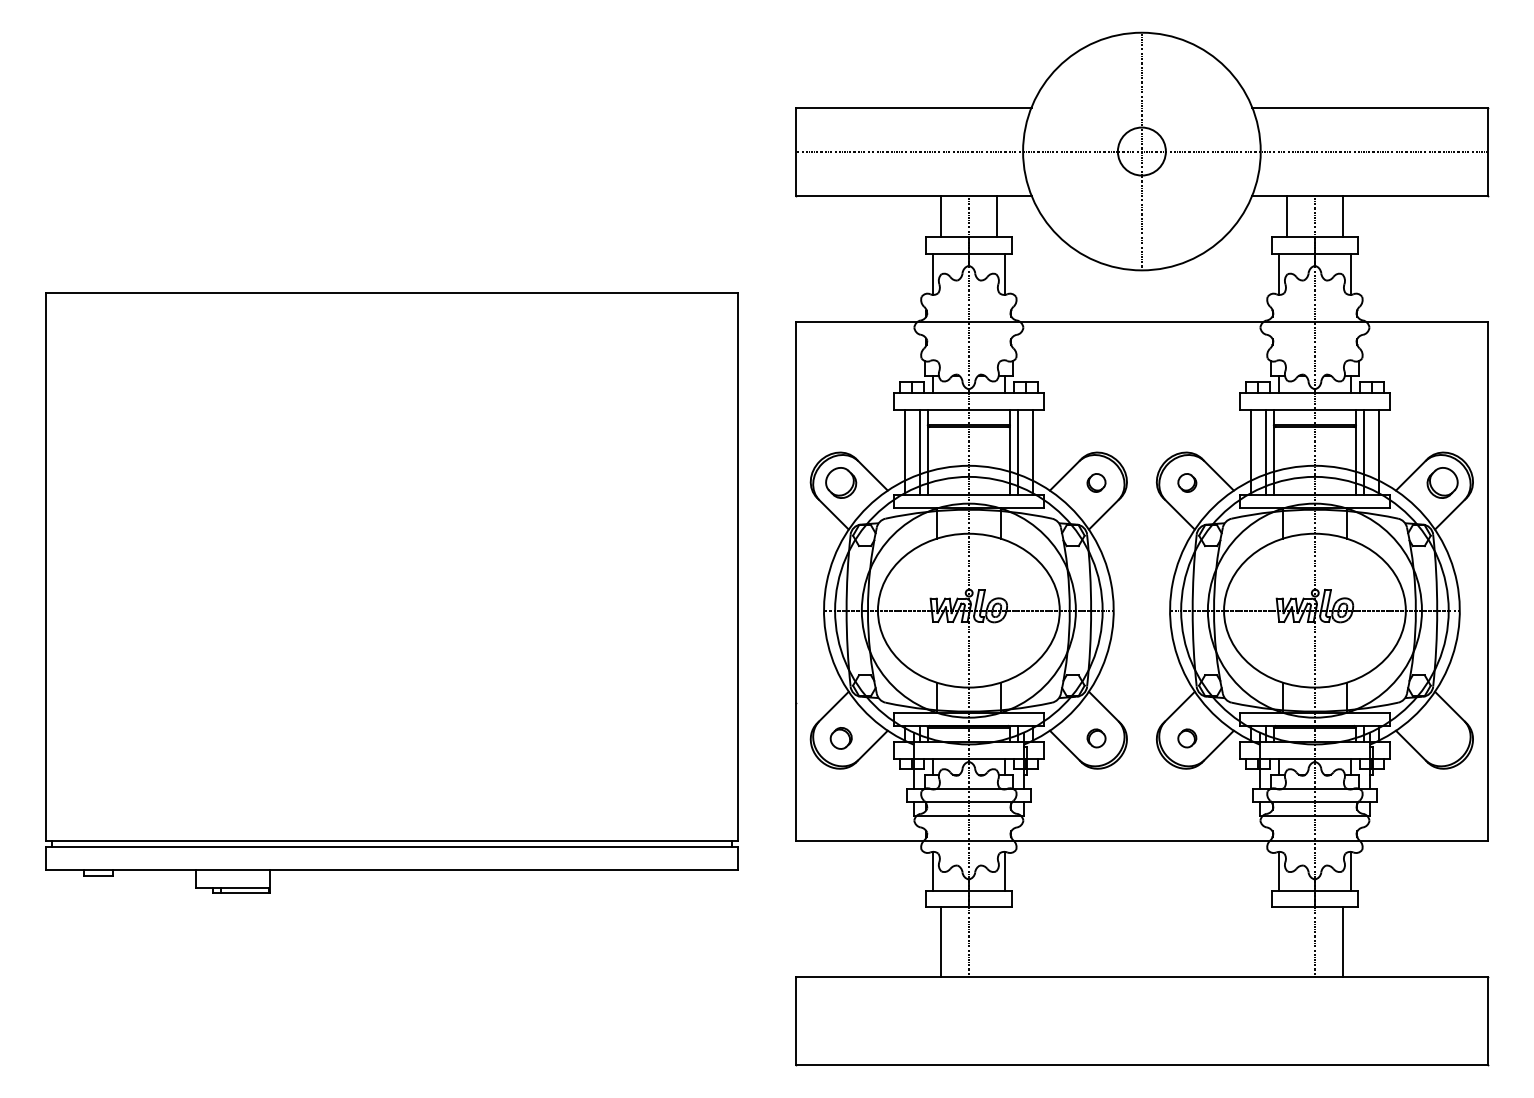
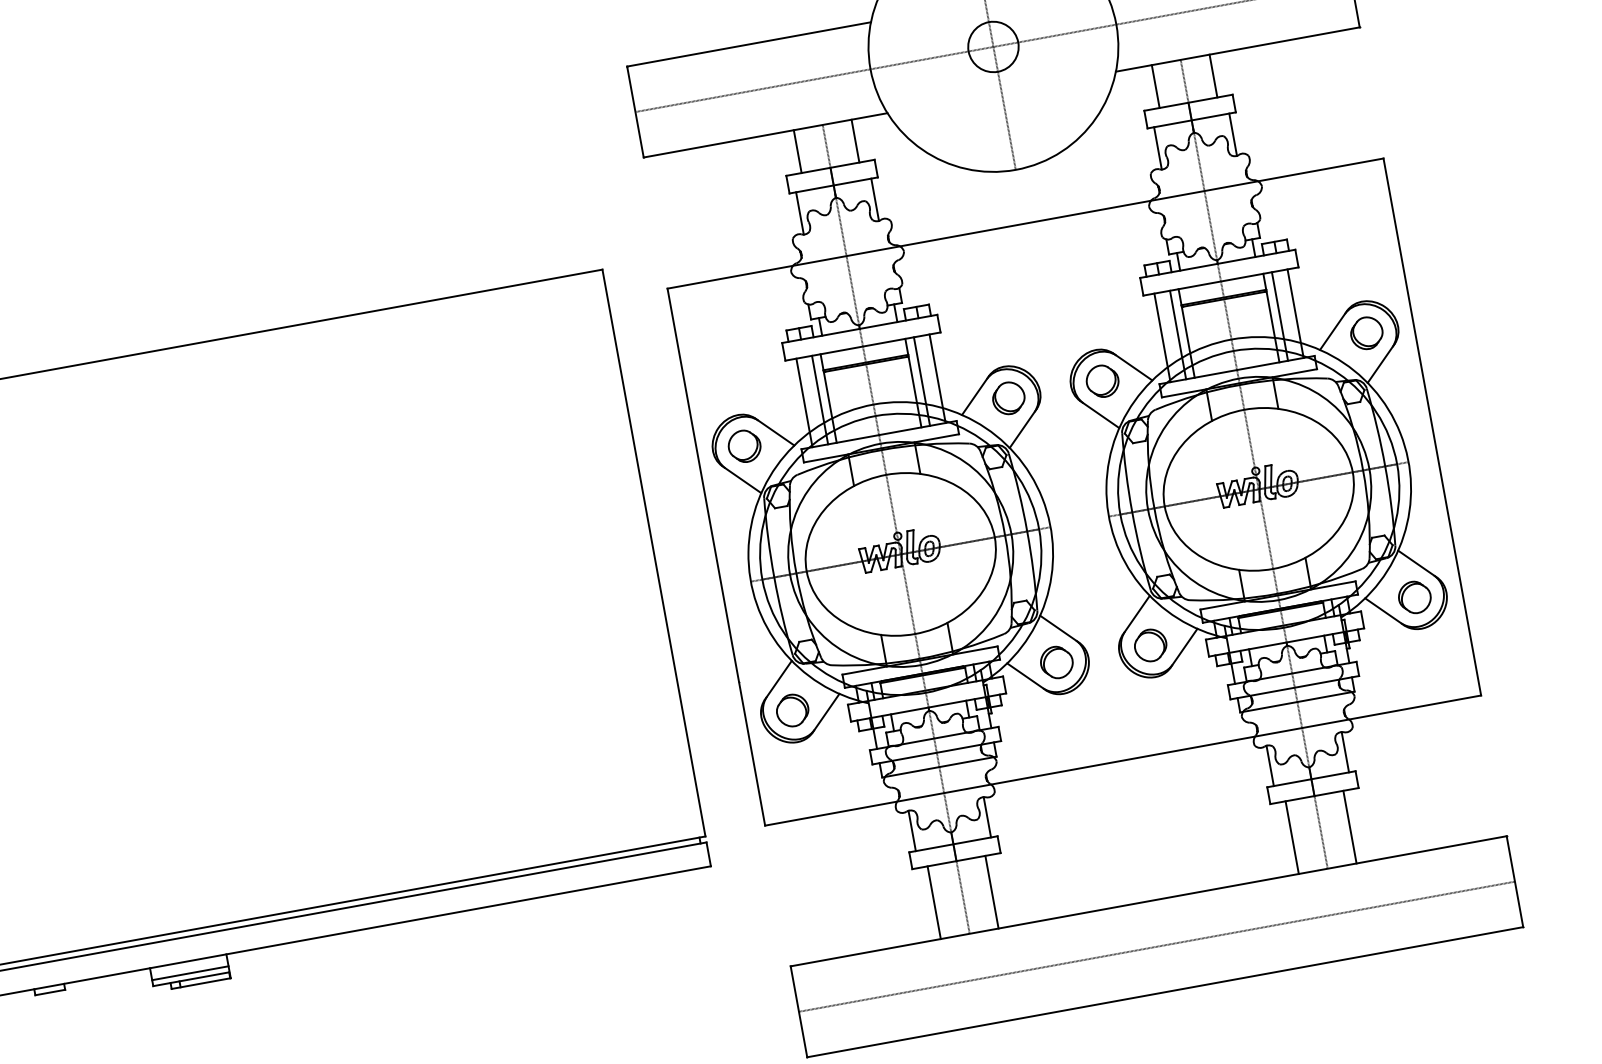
part: (1096, 482) -> (1008, 397), size x1.67
part: (1187, 482) -> (1102, 380), size x1.67
part: (841, 738) -> (793, 710), size x1.43
part: (1096, 738) -> (1056, 662), size x1.67
part: (1187, 738) -> (1150, 645), size x1.67
part: (1442, 738) -> (1414, 597), added
line: (232, 881) -> (189, 973), added
line: (996, 942) -> (991, 892), added
line: (1287, 942) -> (1292, 837), added
line: (1141, 1021) -> (1156, 946), added

